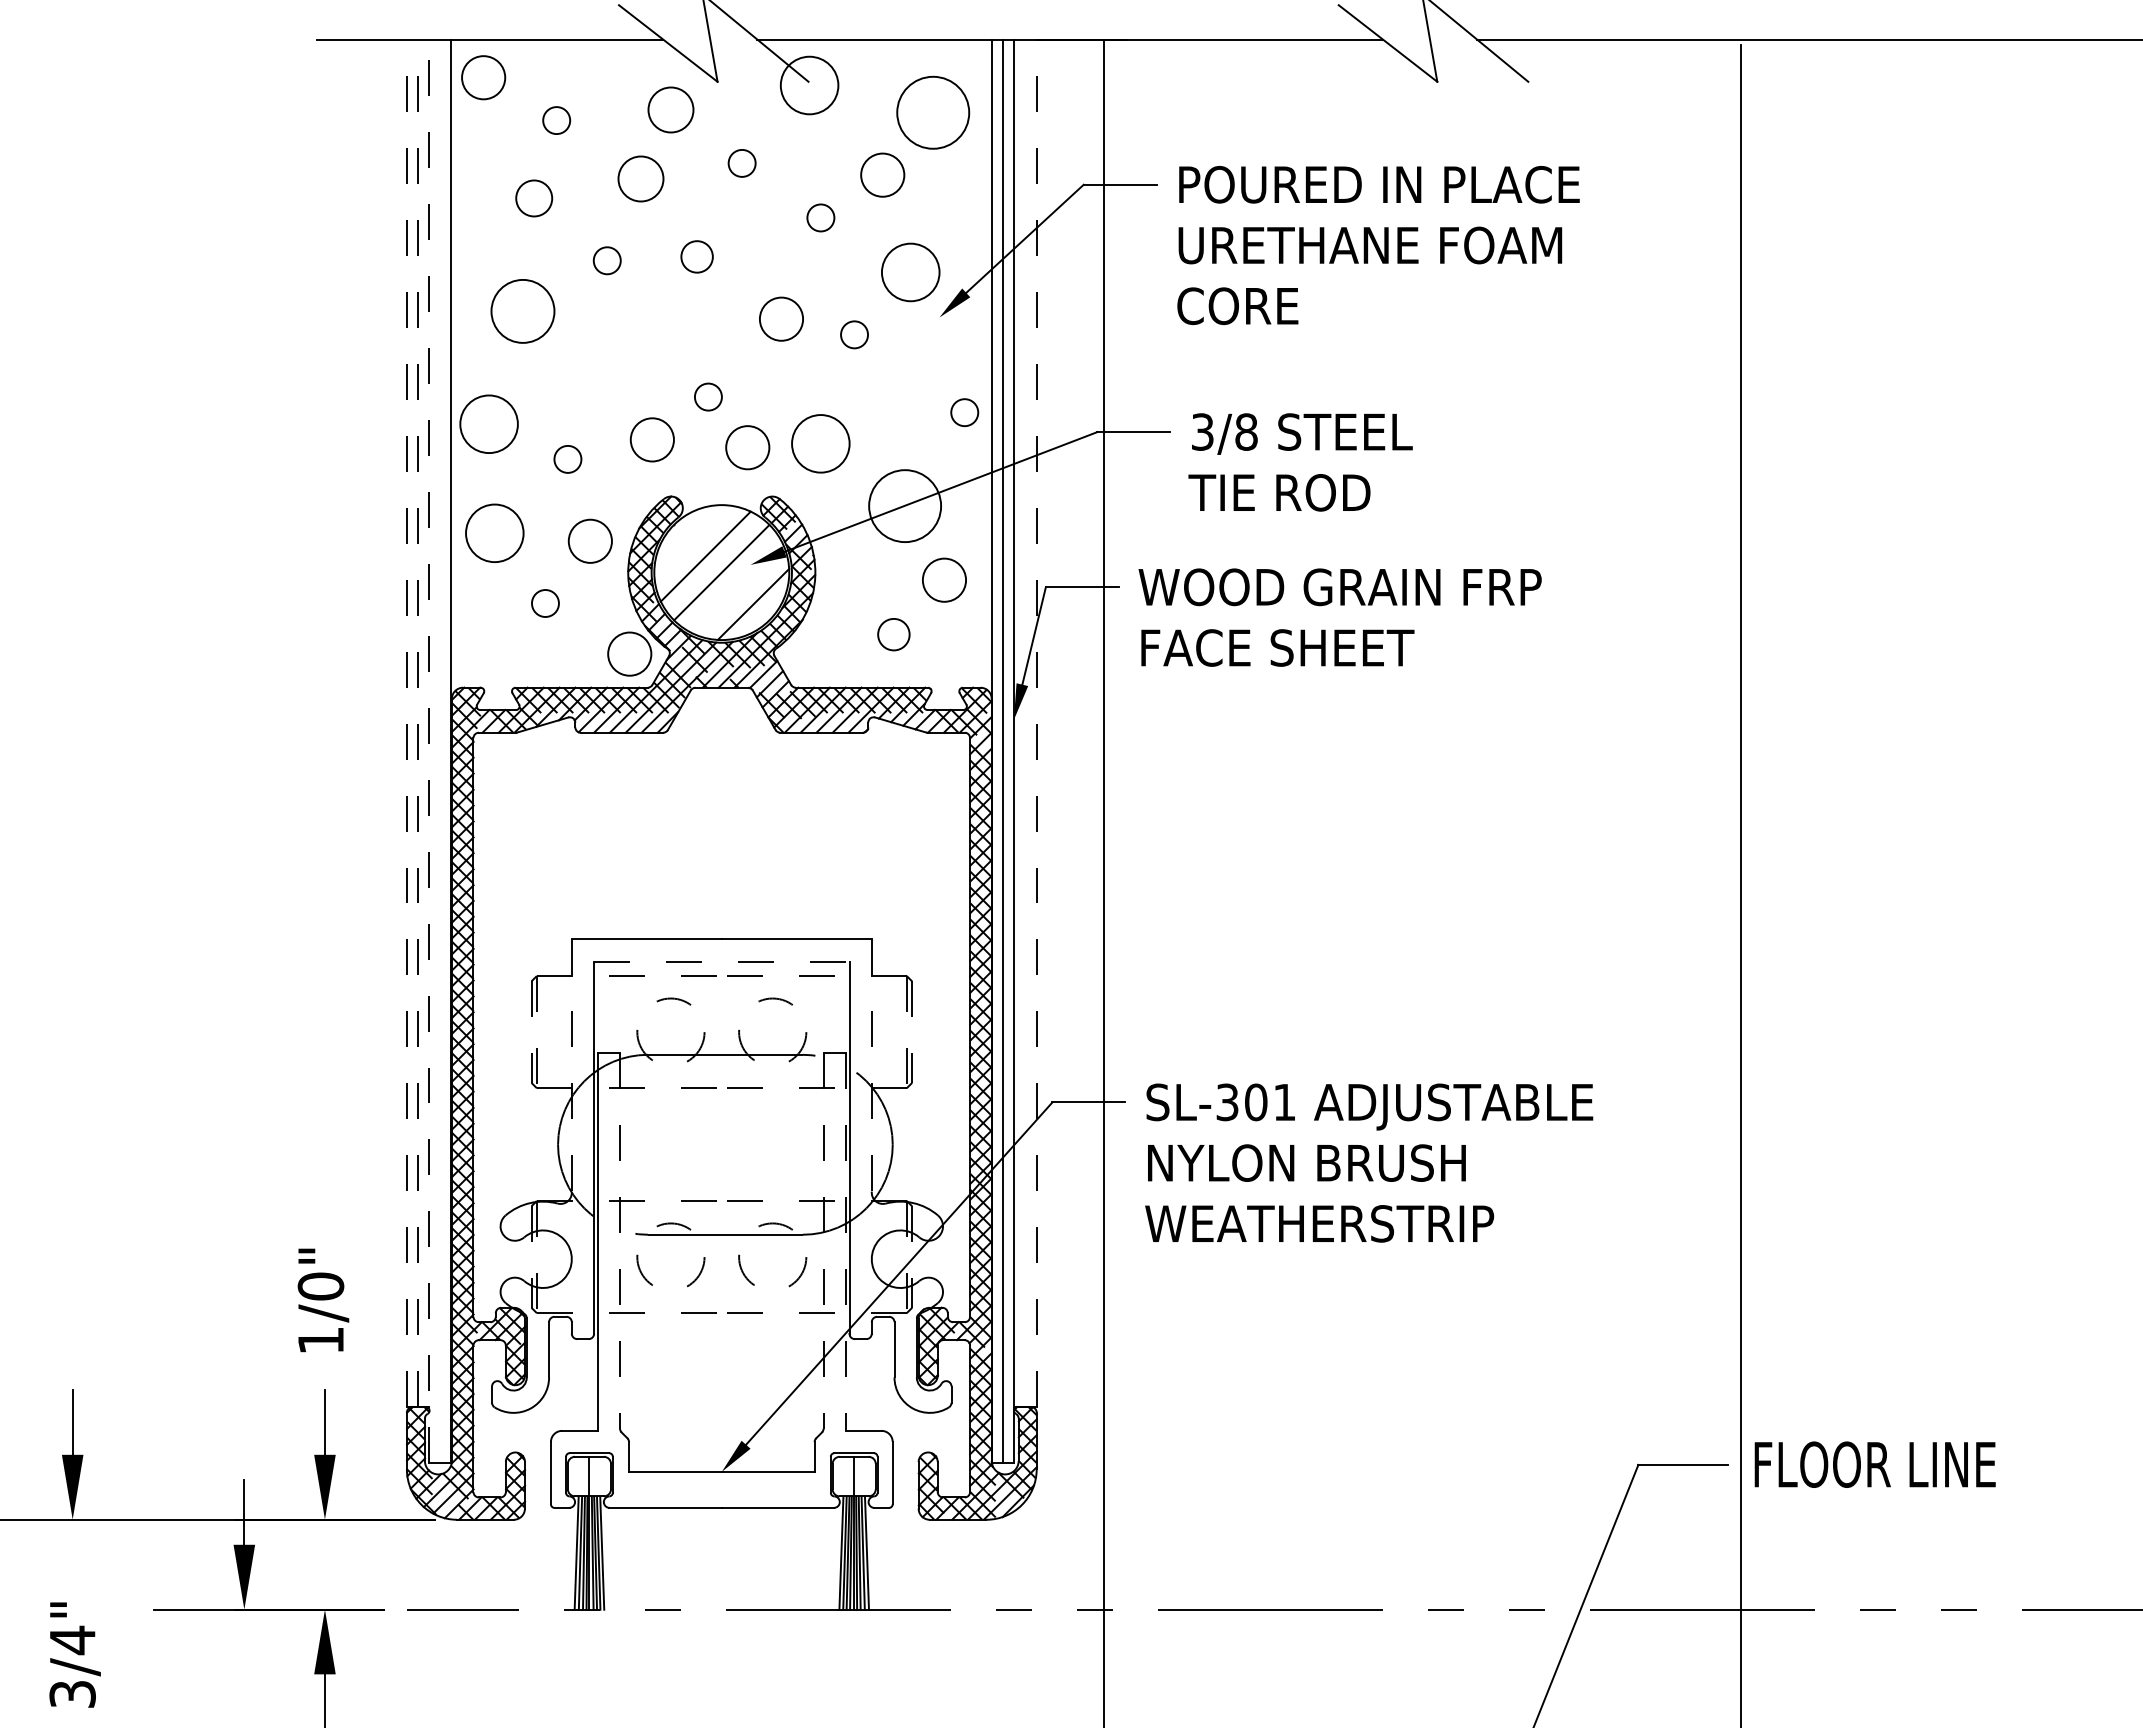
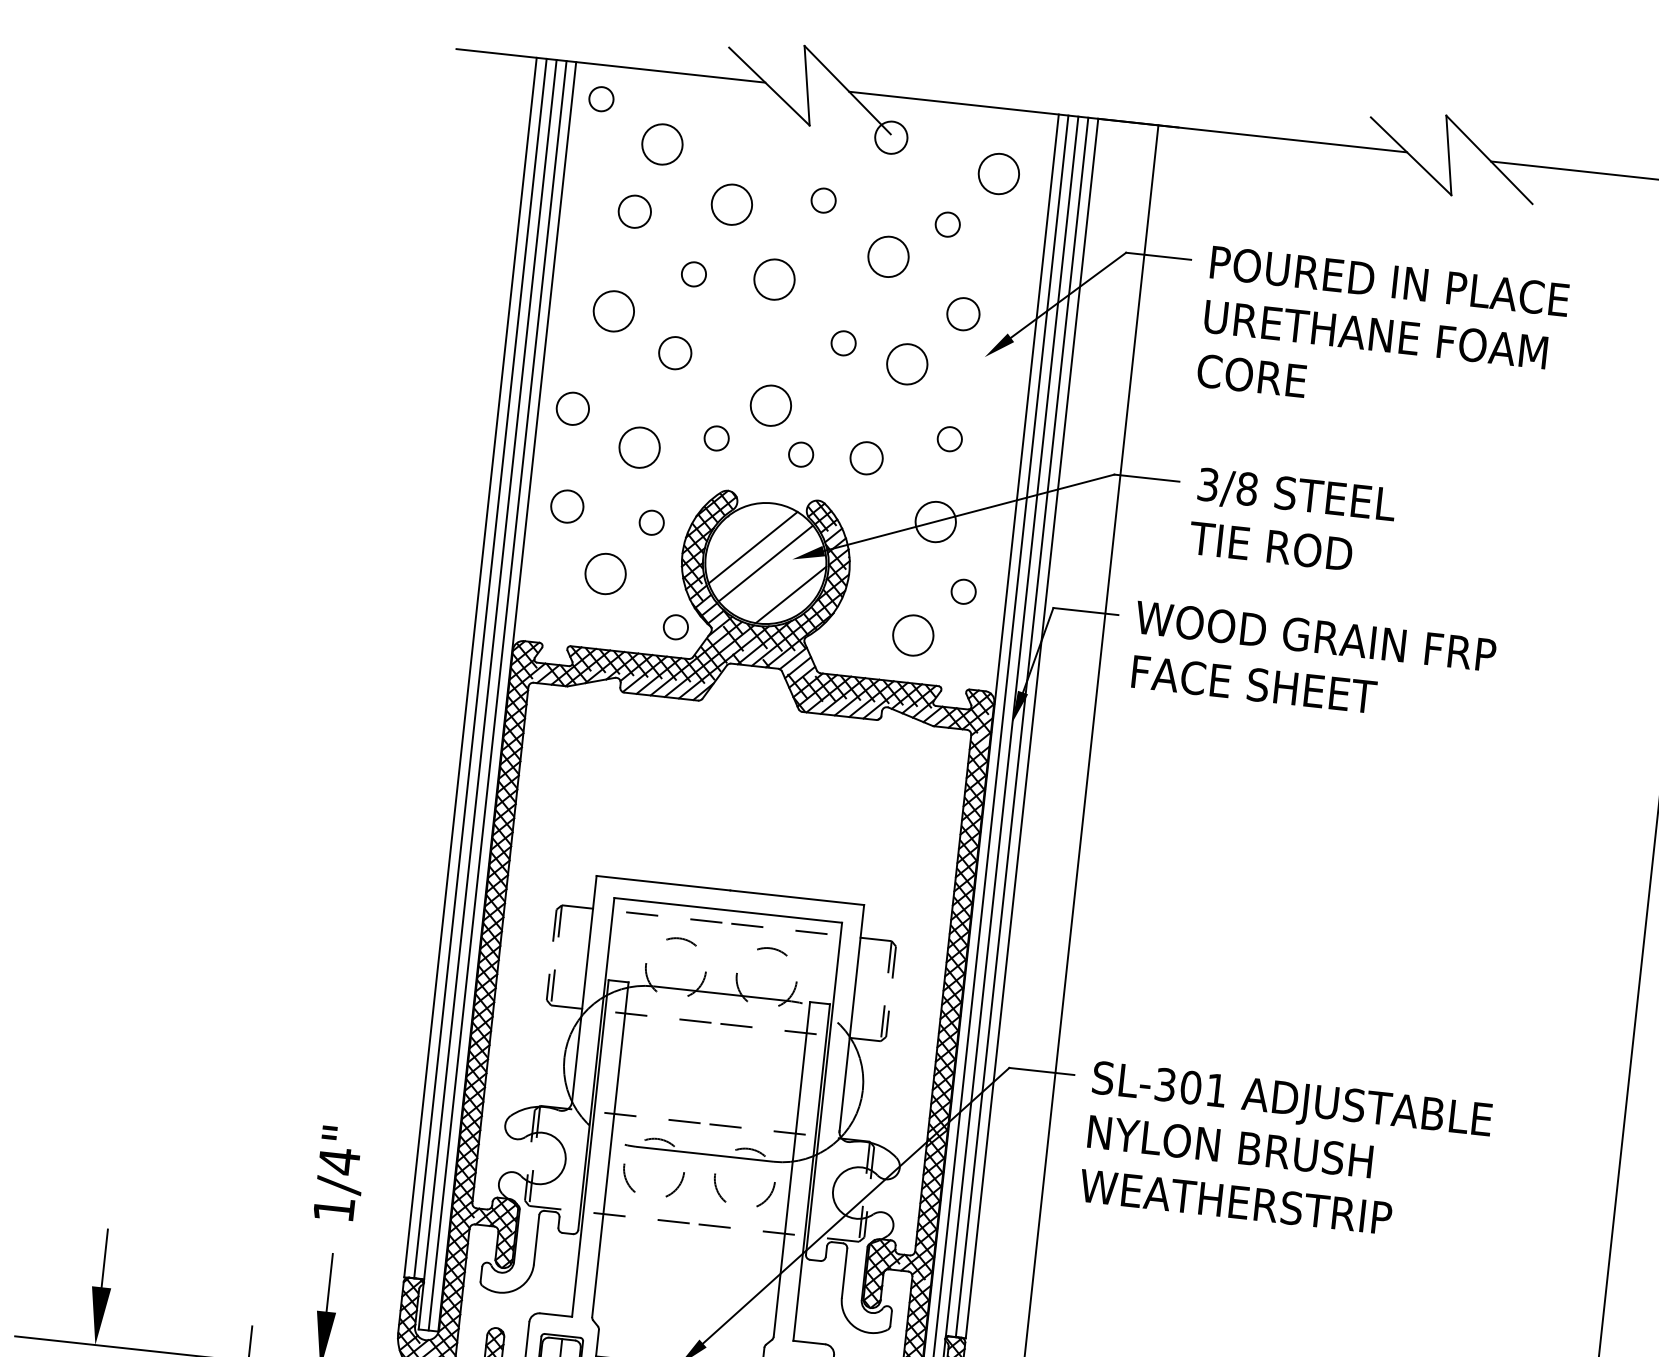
circle: (483, 77) -> (601, 98), size x0.62
circle: (809, 85) -> (891, 137), size x0.62
circle: (670, 109) -> (764, 145), removed
circle: (932, 112) -> (998, 173), size x0.62
circle: (556, 120) -> (662, 144), size x1.67
circle: (882, 174) -> (947, 224), size x0.62
circle: (820, 217) -> (888, 256), size x1.67
circle: (696, 256) -> (773, 279), size x1.43
circle: (910, 272) -> (963, 314), size x0.62
circle: (522, 310) -> (613, 310), size x0.71
circle: (781, 318) -> (843, 342), size x0.62
circle: (854, 334) -> (907, 364), size x1.67
circle: (595, 350) -> (674, 353), added
circle: (707, 396) -> (770, 405), size x1.67
circle: (964, 412) -> (949, 439), moved
circle: (489, 424) -> (573, 408), size x0.62
circle: (651, 439) -> (716, 438), size x0.62
circle: (820, 443) -> (866, 457), size x0.62
circle: (747, 447) -> (800, 454), size x0.62
circle: (567, 458) -> (639, 446), size x1.67
circle: (904, 505) -> (935, 521), size x0.62
circle: (494, 533) -> (566, 506), size x0.62
circle: (590, 540) -> (651, 522), size x0.62
circle: (944, 579) -> (963, 591), size x0.62
circle: (545, 603) -> (605, 574), size x1.67
circle: (893, 634) -> (912, 635), size x1.43
circle: (629, 653) -> (675, 626), size x0.62
line: (406, 723) -> (470, 667), dashed -> solid
line: (418, 723) -> (480, 668), dashed -> solid
line: (1025, 723) -> (1022, 727), added
line: (1036, 723) -> (1031, 728), dashed -> solid
line: (429, 751) -> (487, 694), dashed -> solid
line: (440, 751) -> (497, 695), added
line: (721, 961) -> (727, 910), dashed -> solid
line: (571, 1066) -> (584, 989), dashed -> solid
line: (871, 1067) -> (851, 1019), dashed -> solid
line: (620, 1241) -> (610, 1150), dashed -> solid
line: (823, 1241) -> (791, 1169), dashed -> solid
line: (845, 1242) -> (811, 1172), dashed -> solid
text: (320, 1286) -> (338, 1161), 1/0" -> 1/4"

